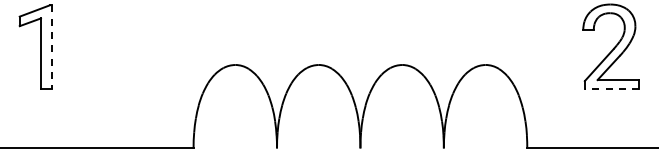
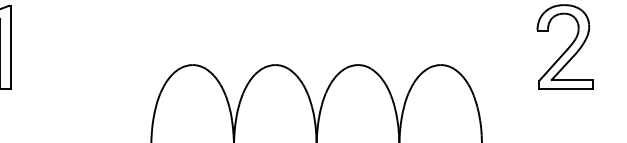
line: (51, 46) -> (10, 46), dashed -> solid
line: (611, 88) -> (565, 88), dashed -> solid

